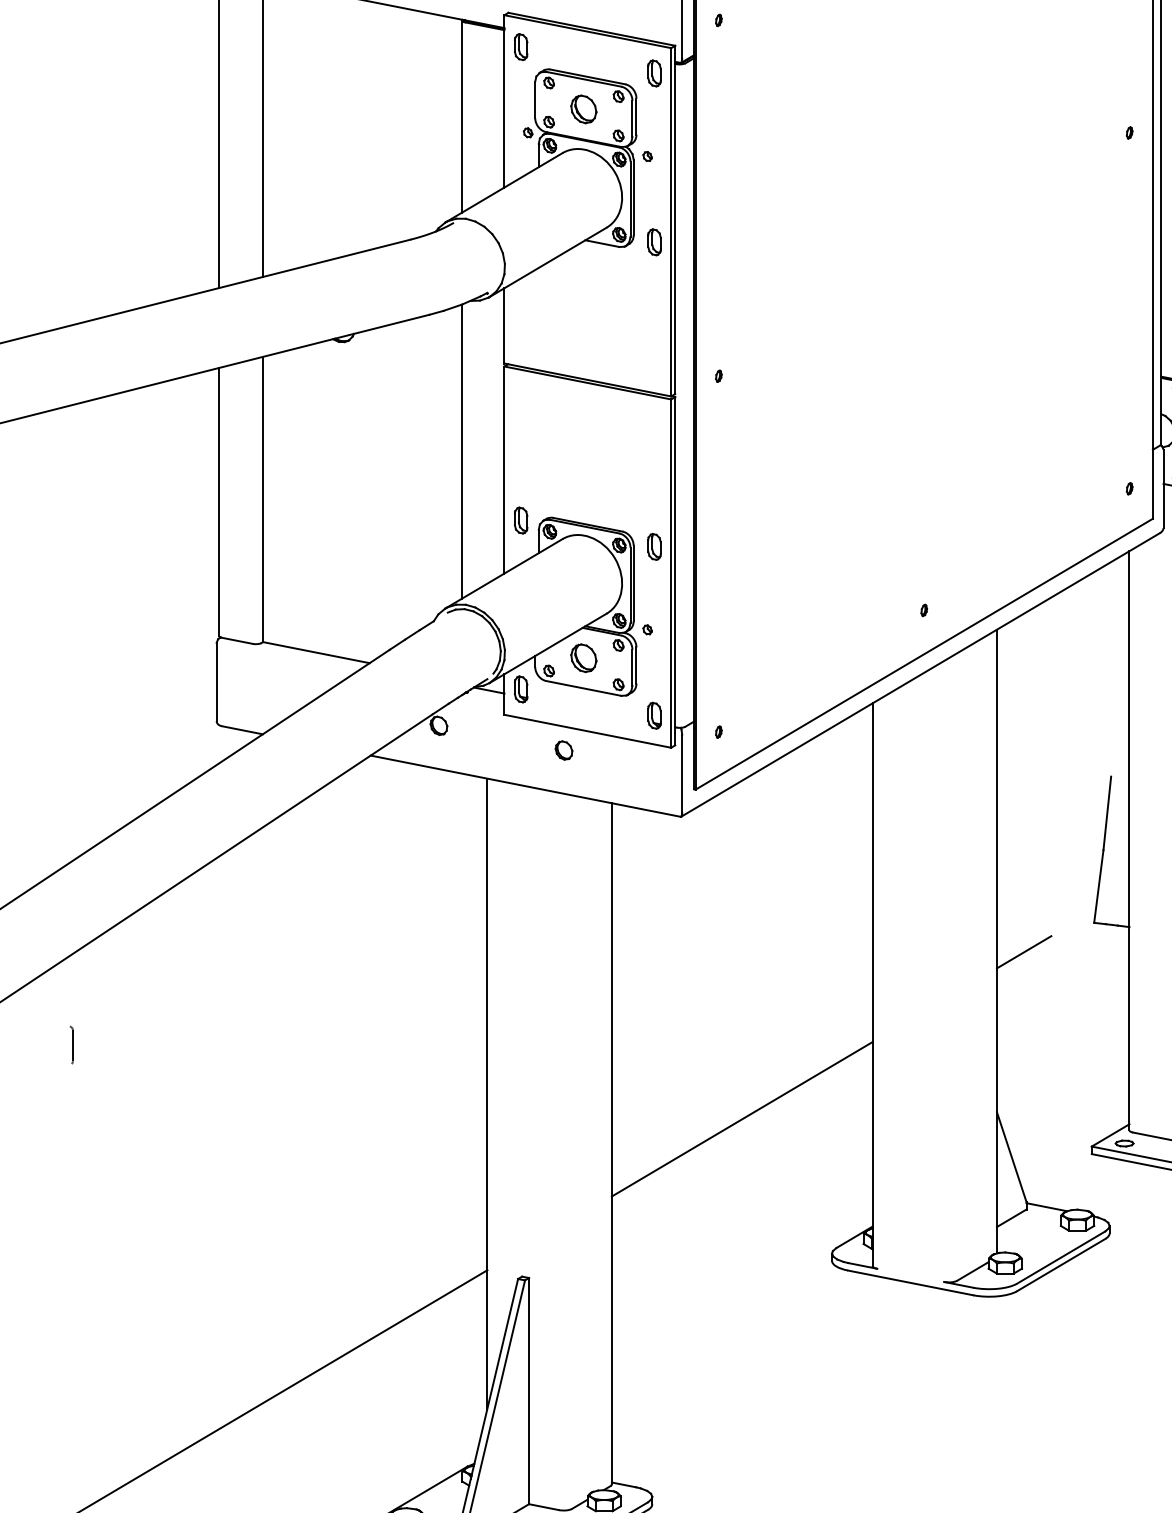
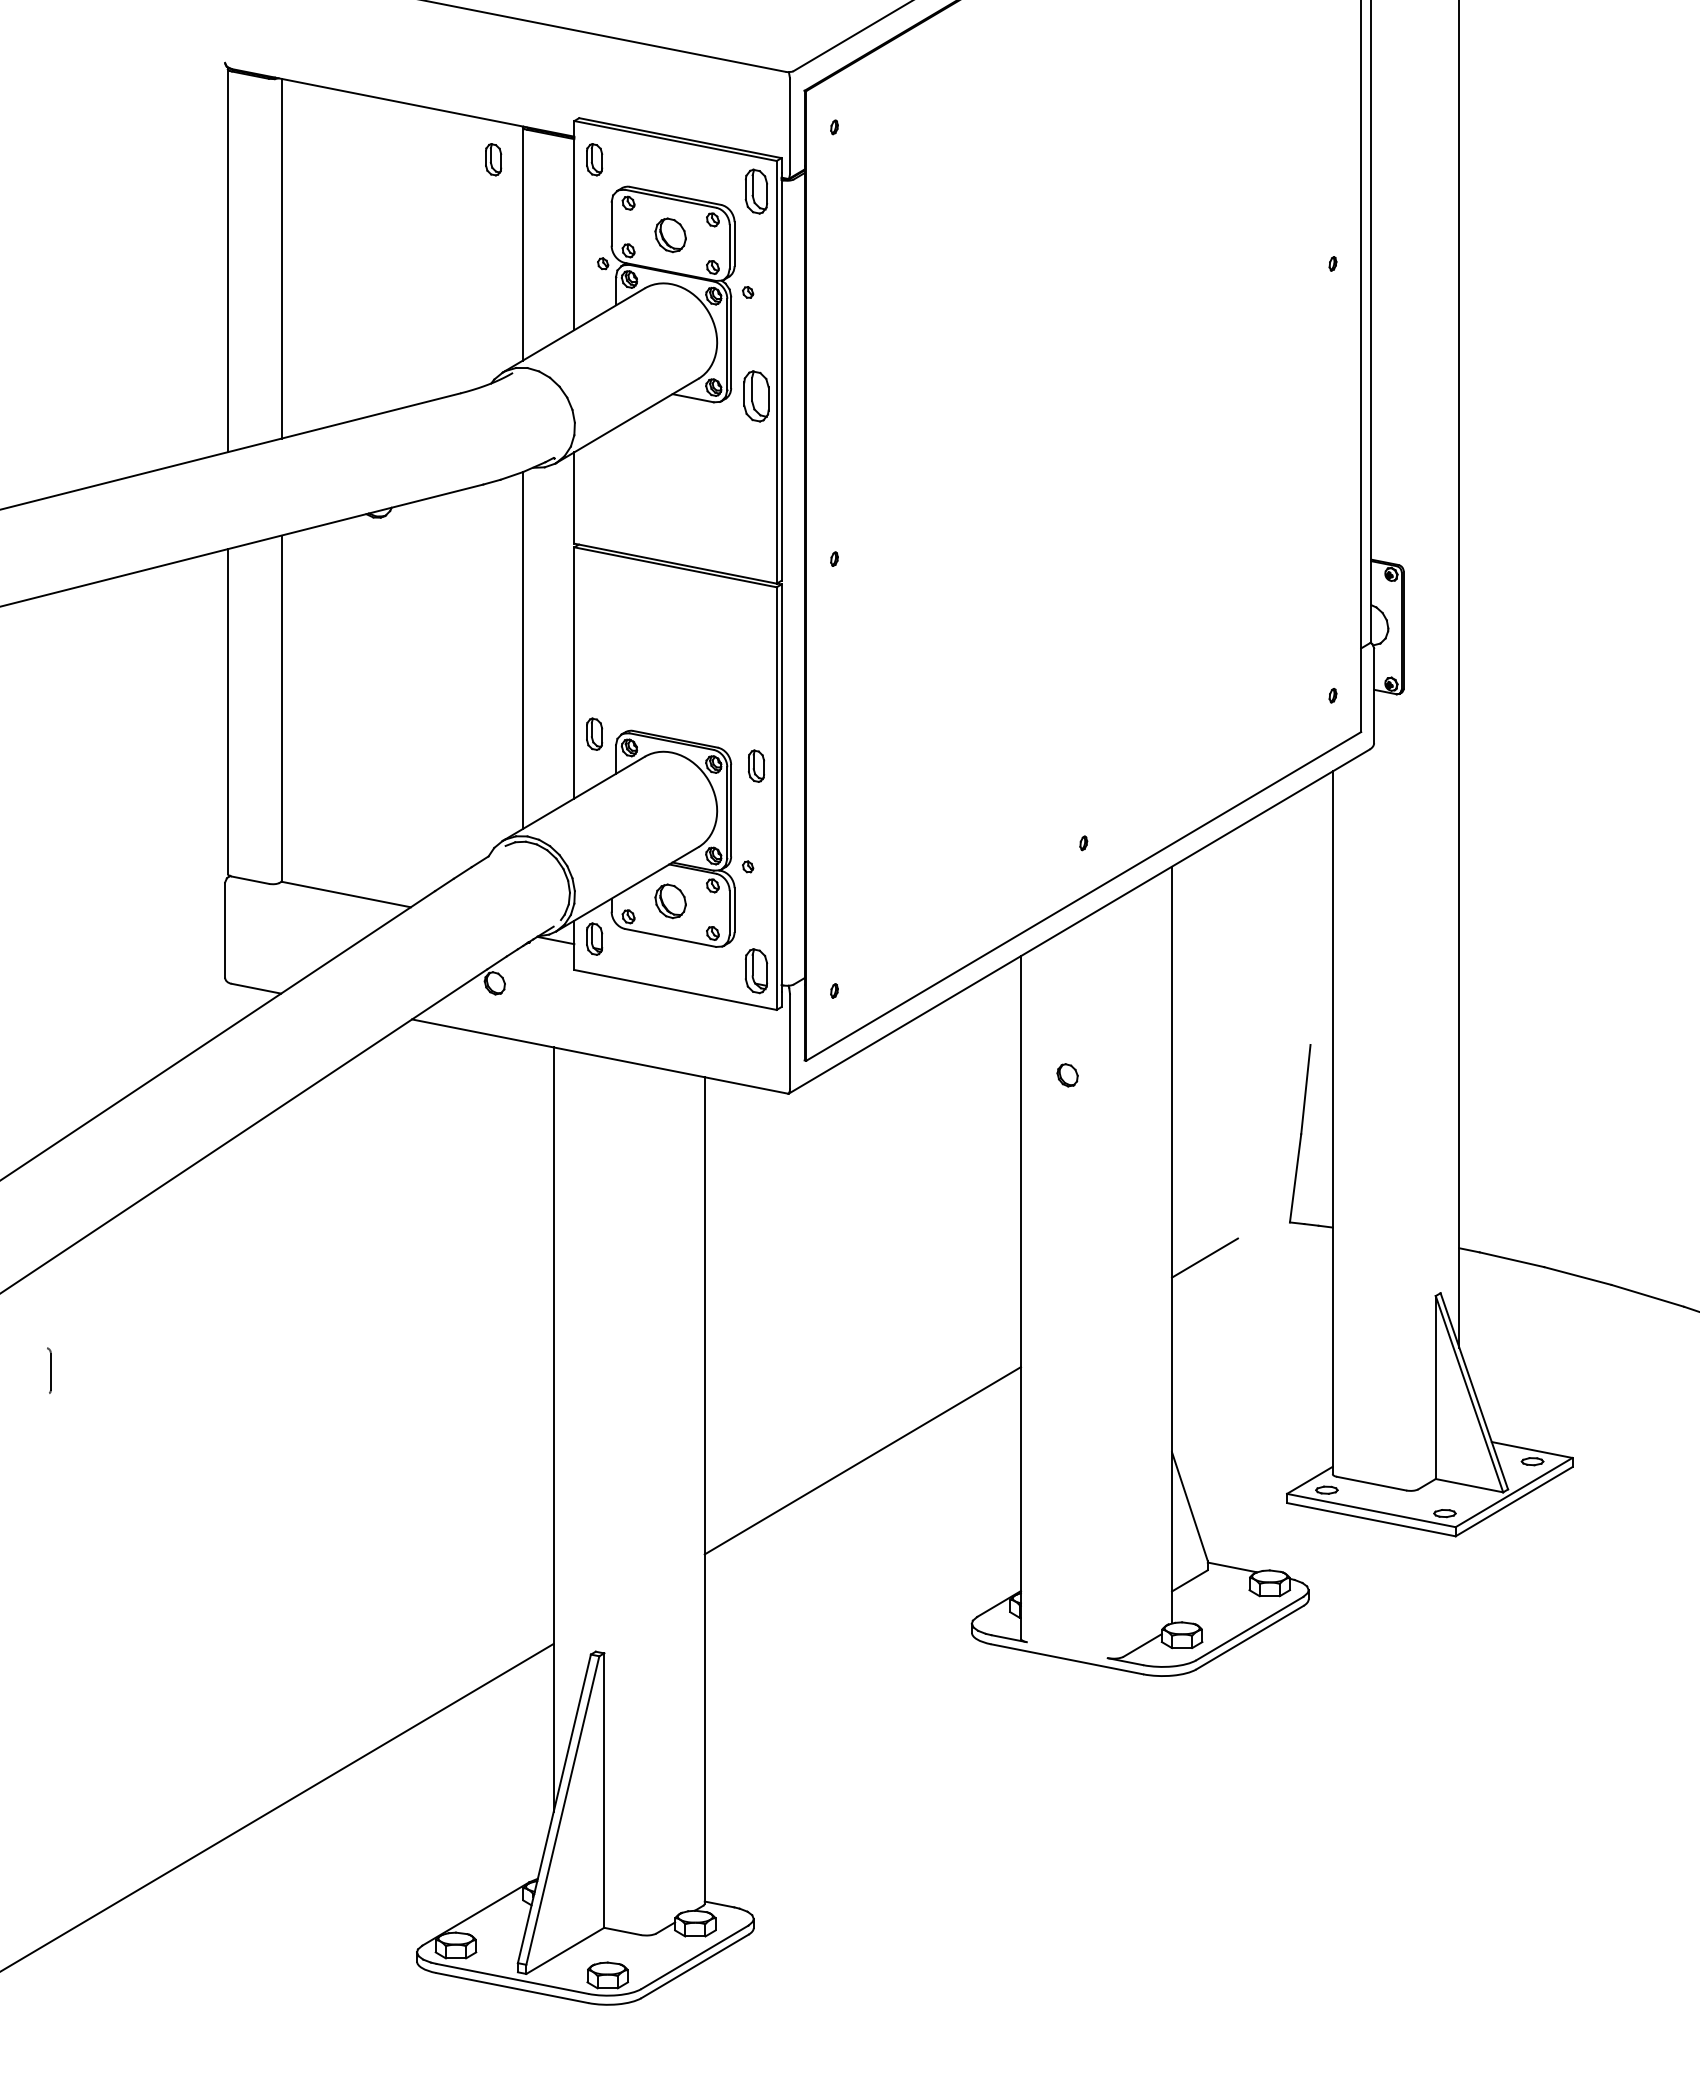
part: (437, 46) -> (493, 159), added
part: (654, 73) -> (756, 191), size x1.4
part: (654, 242) -> (756, 396), size x1.6
part: (654, 715) -> (756, 970), size x1.4
part: (563, 750) -> (1067, 1075), moved

